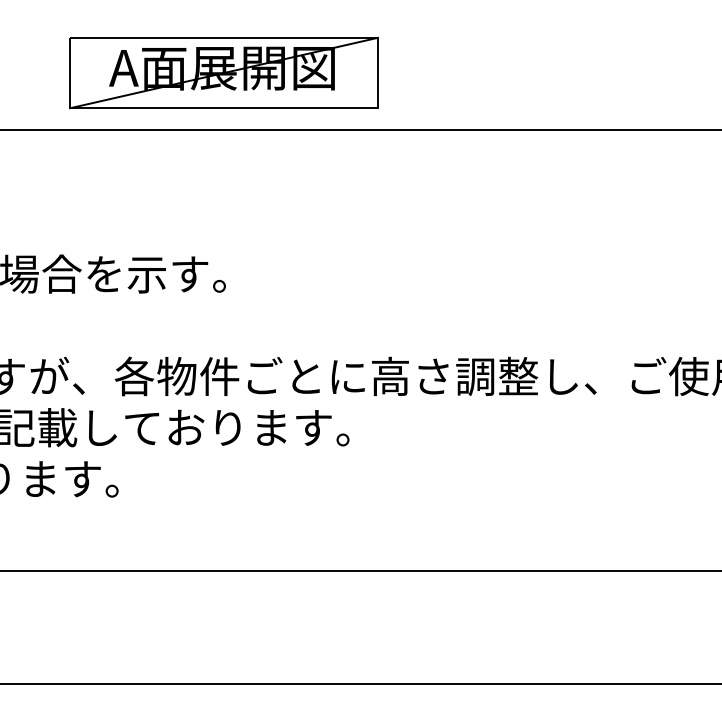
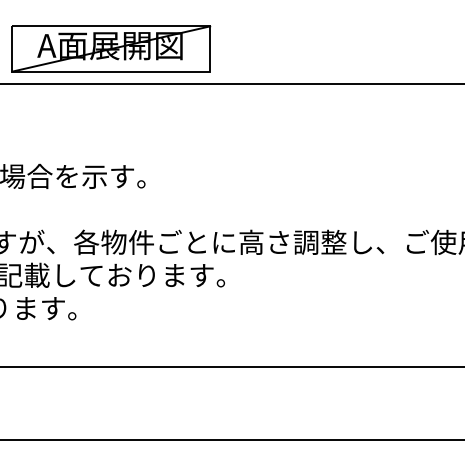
part: (224, 72) -> (111, 48), moved

